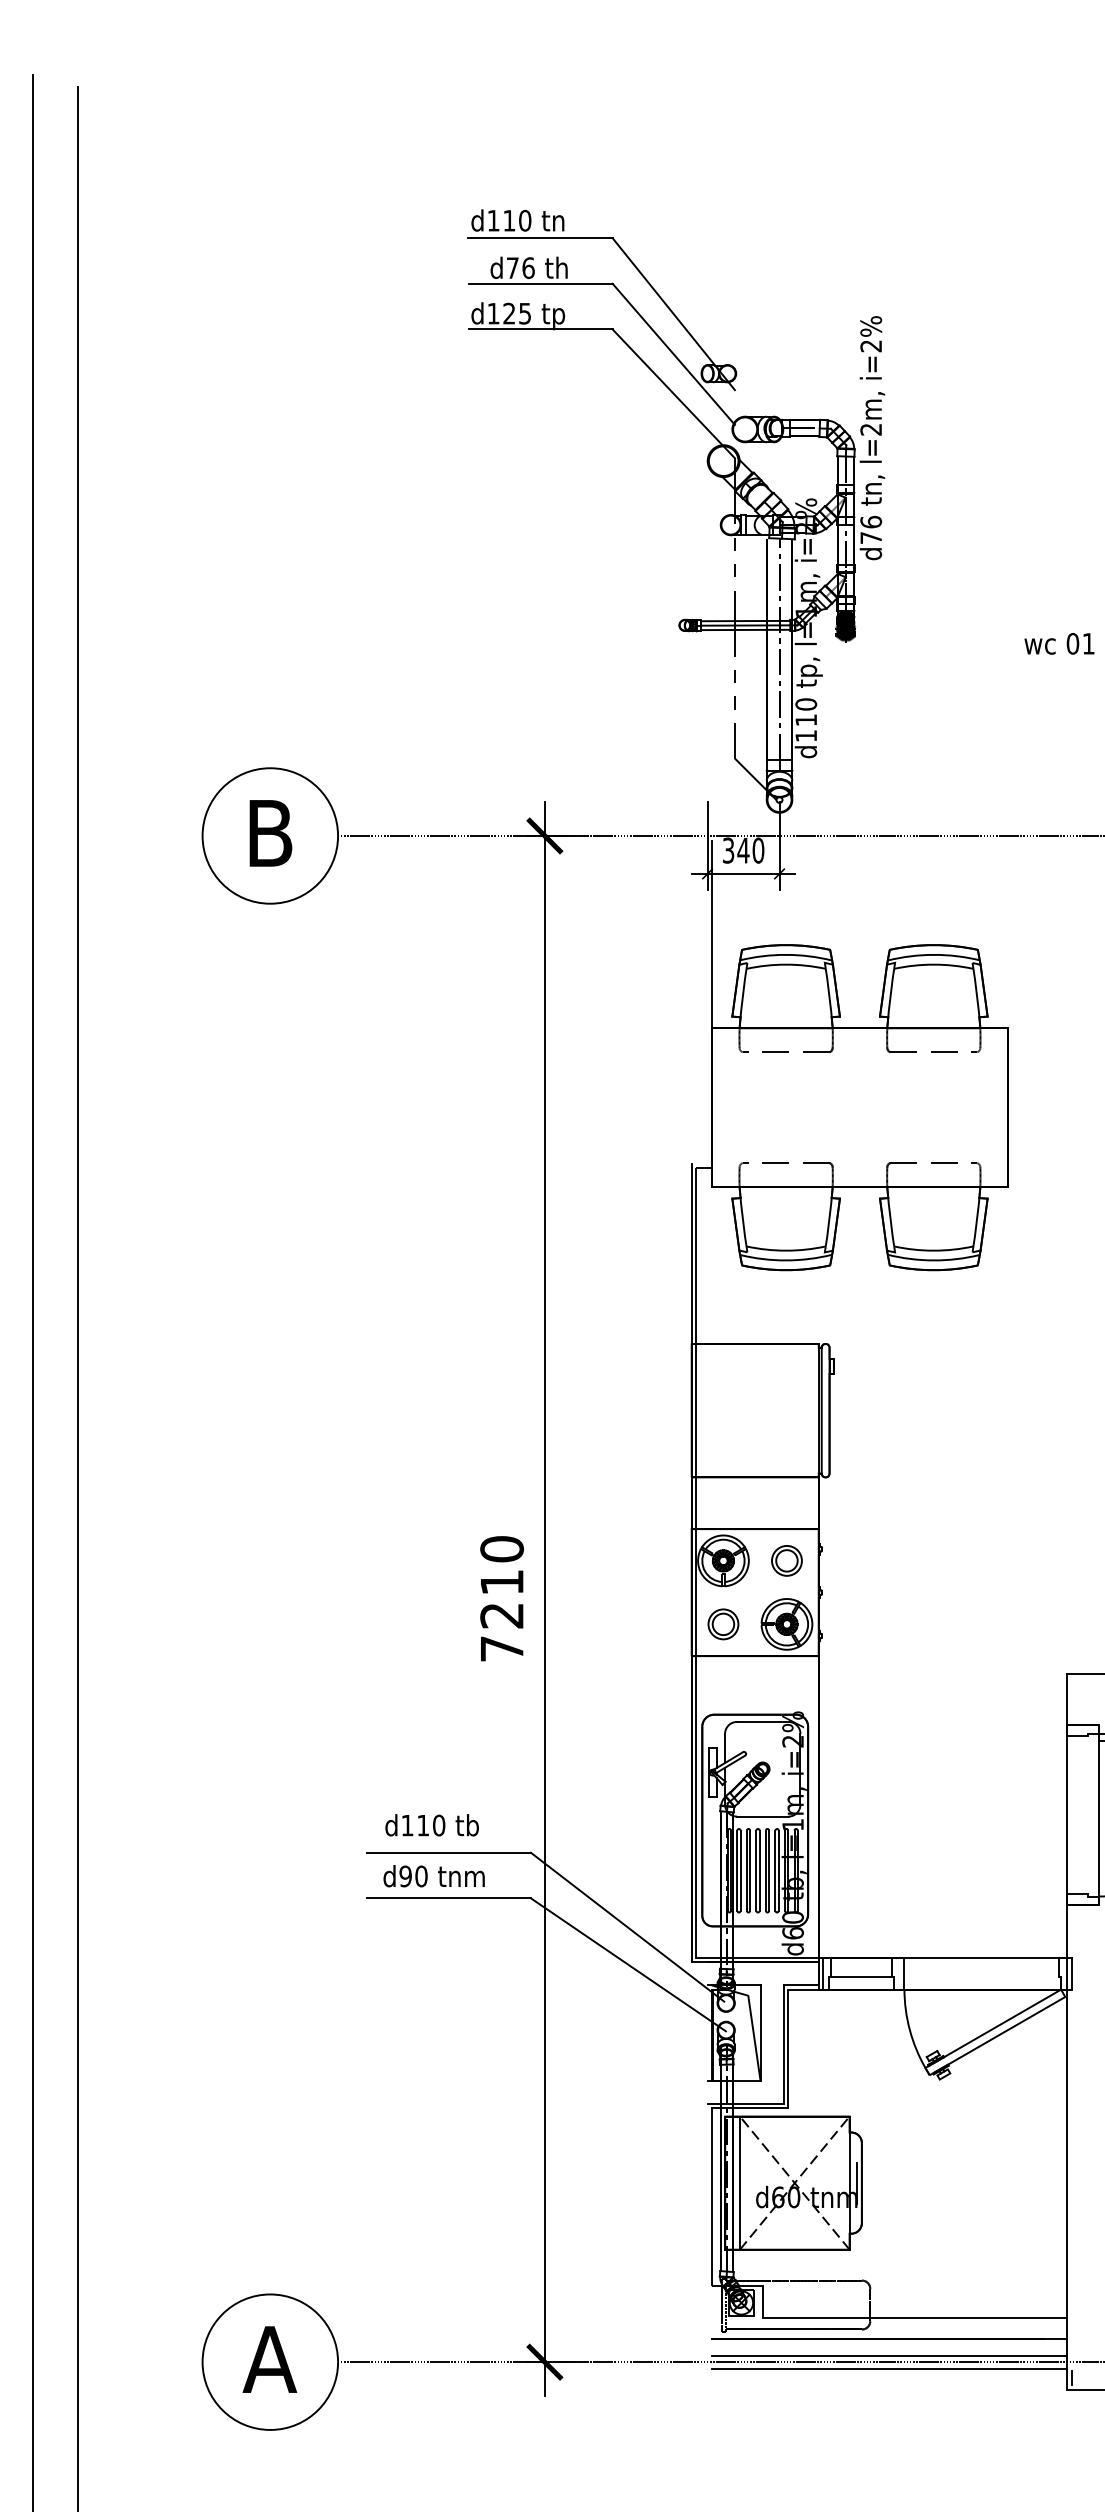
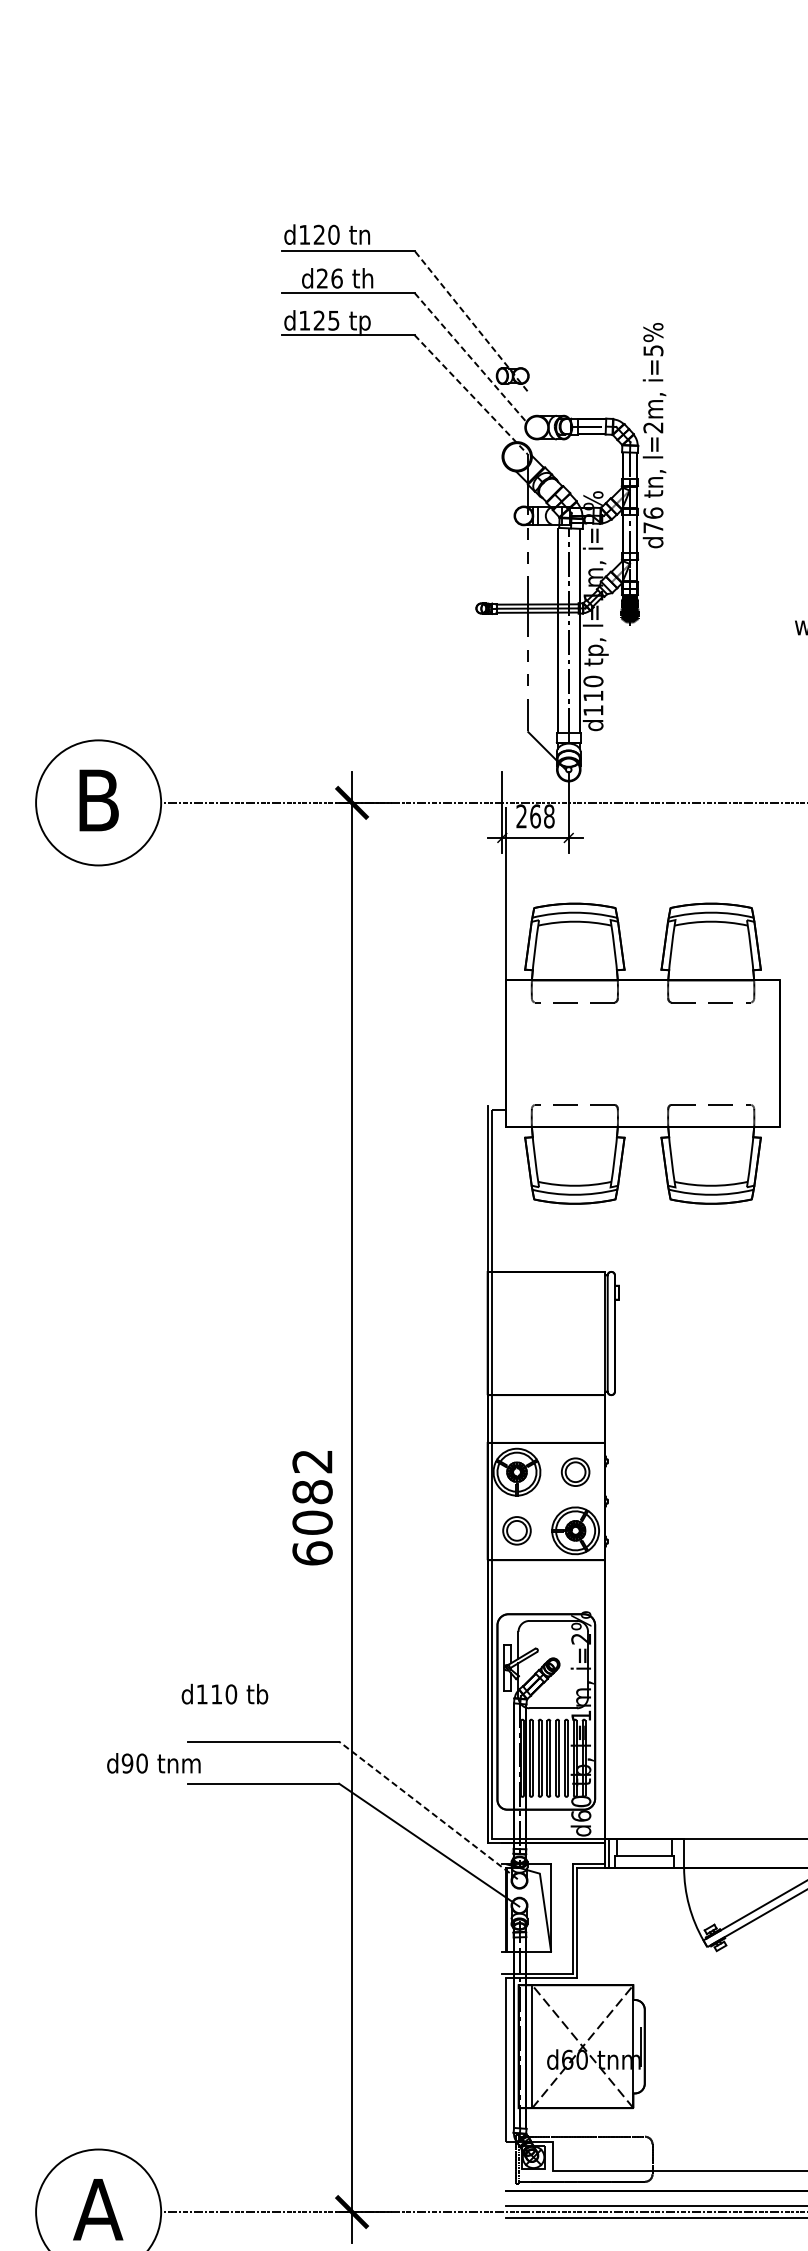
text: (508, 220) -> (318, 234), d110 -> d120
text: (512, 267) -> (322, 278), d76 -> d26
line: (673, 313) -> (470, 320), solid -> dashed
text: (871, 346) -> (653, 350), i=2%%% -> i=5%%%
line: (674, 354) -> (471, 358), solid -> dashed
line: (673, 393) -> (470, 394), solid -> dashed
text: (743, 850) -> (535, 816), 340 -> 268
text: (501, 1598) -> (312, 1506), 7210 -> 6082
text: (431, 1825) -> (224, 1694), moved
text: (433, 1876) -> (153, 1763), moved
line: (627, 1926) -> (428, 1809), solid -> dashed

